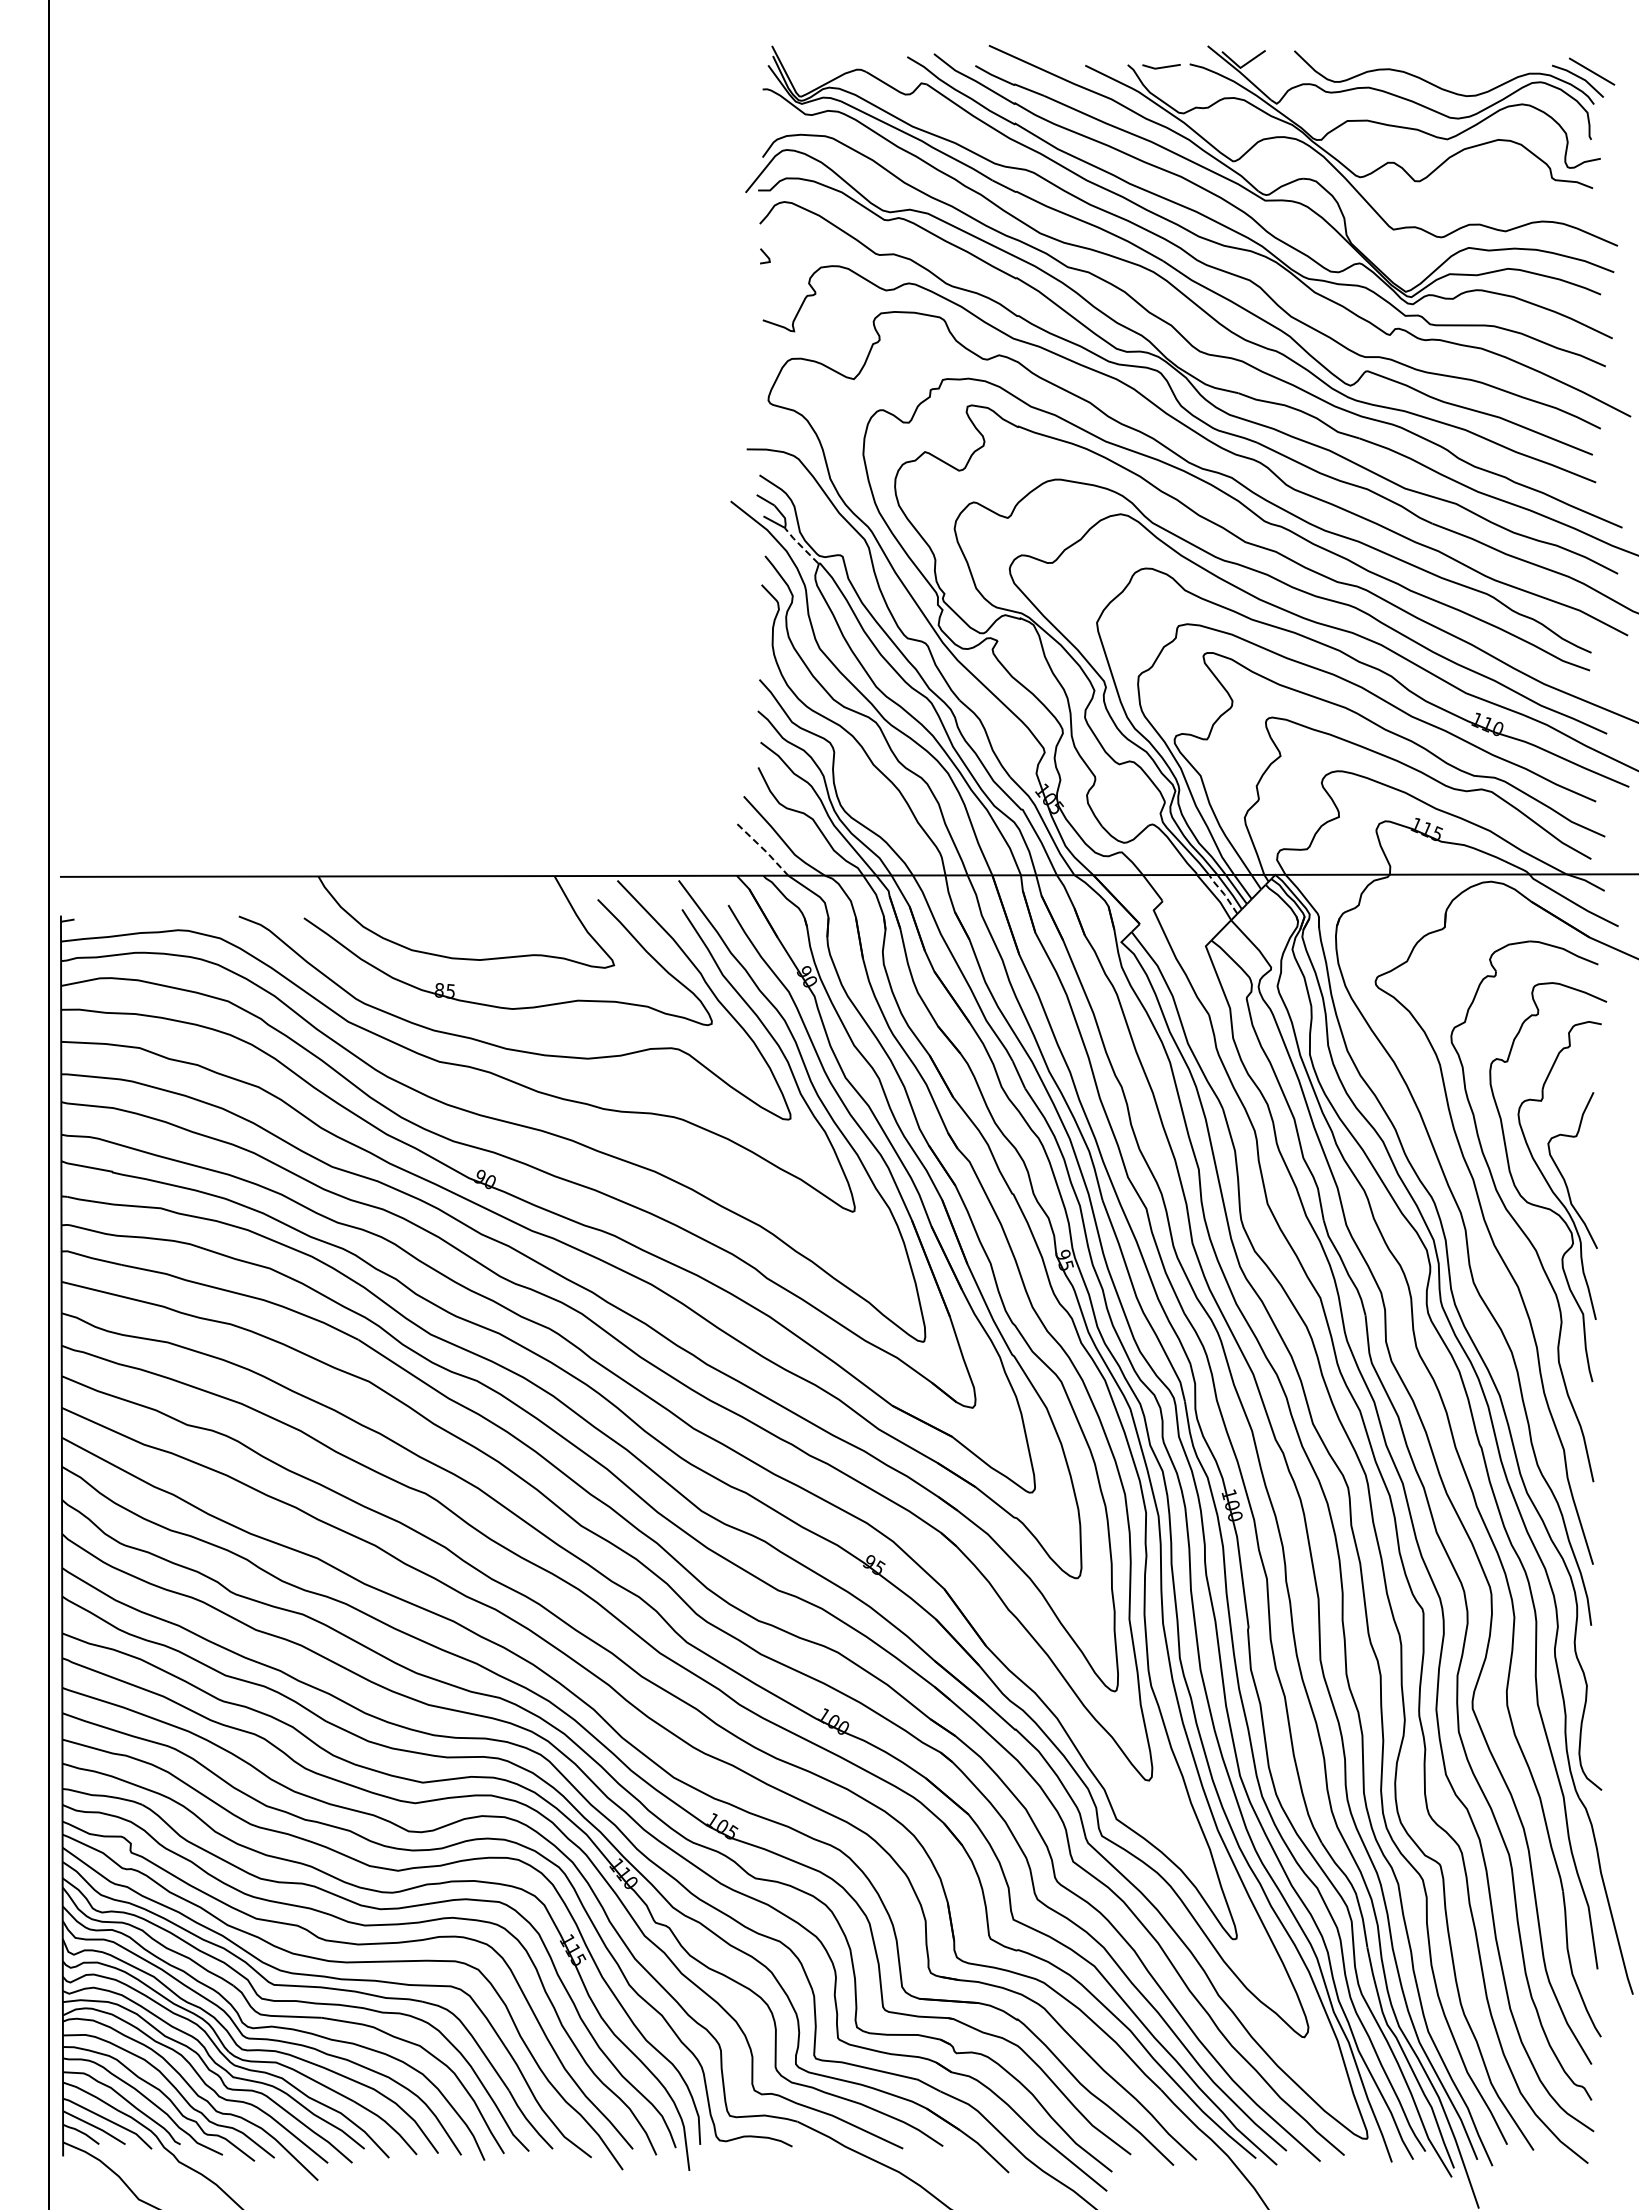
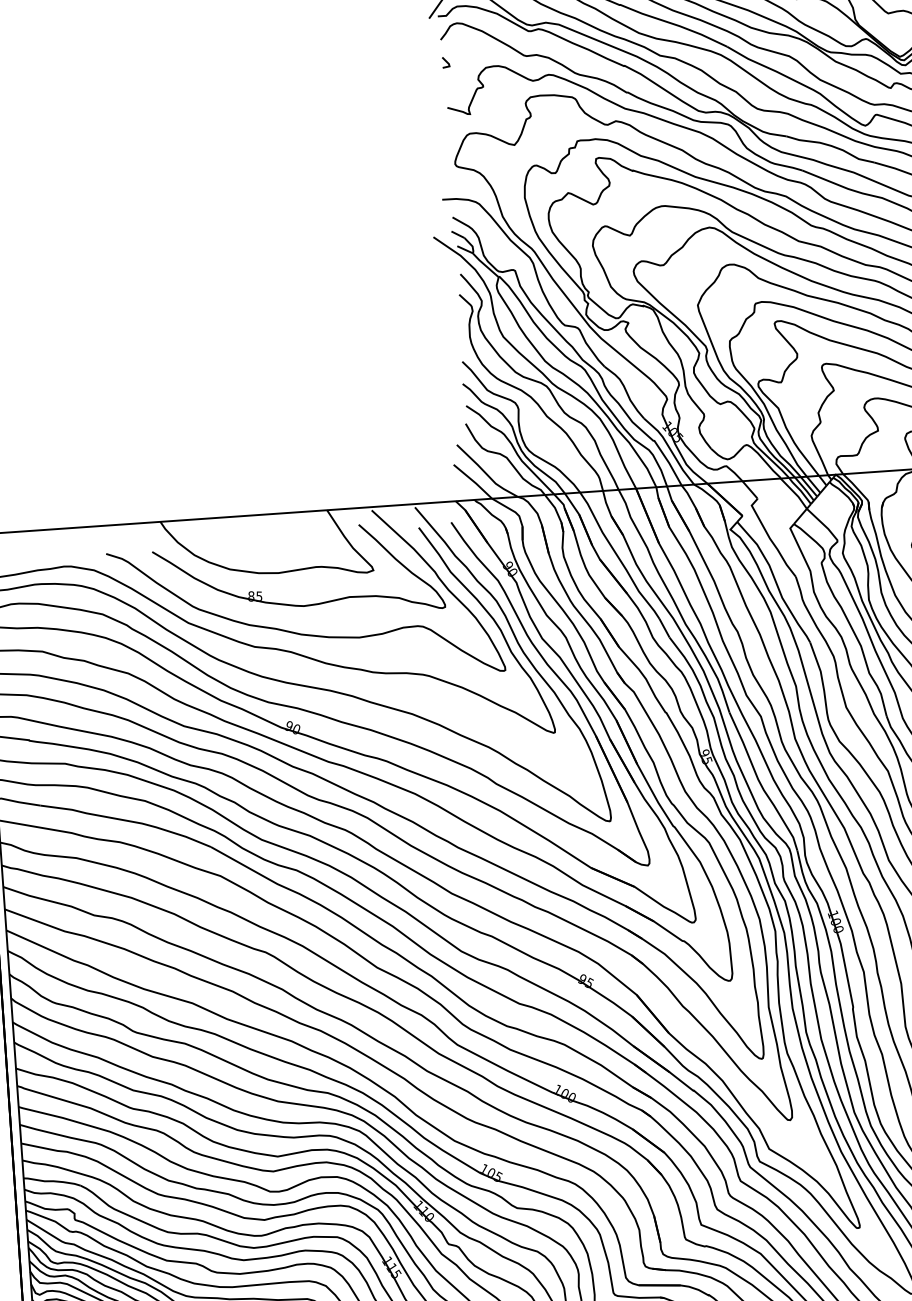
line: (801, 546) -> (485, 265), dashed -> solid
line: (763, 849) -> (473, 481), dashed -> solid
line: (1223, 893) -> (800, 490), dashed -> solid

